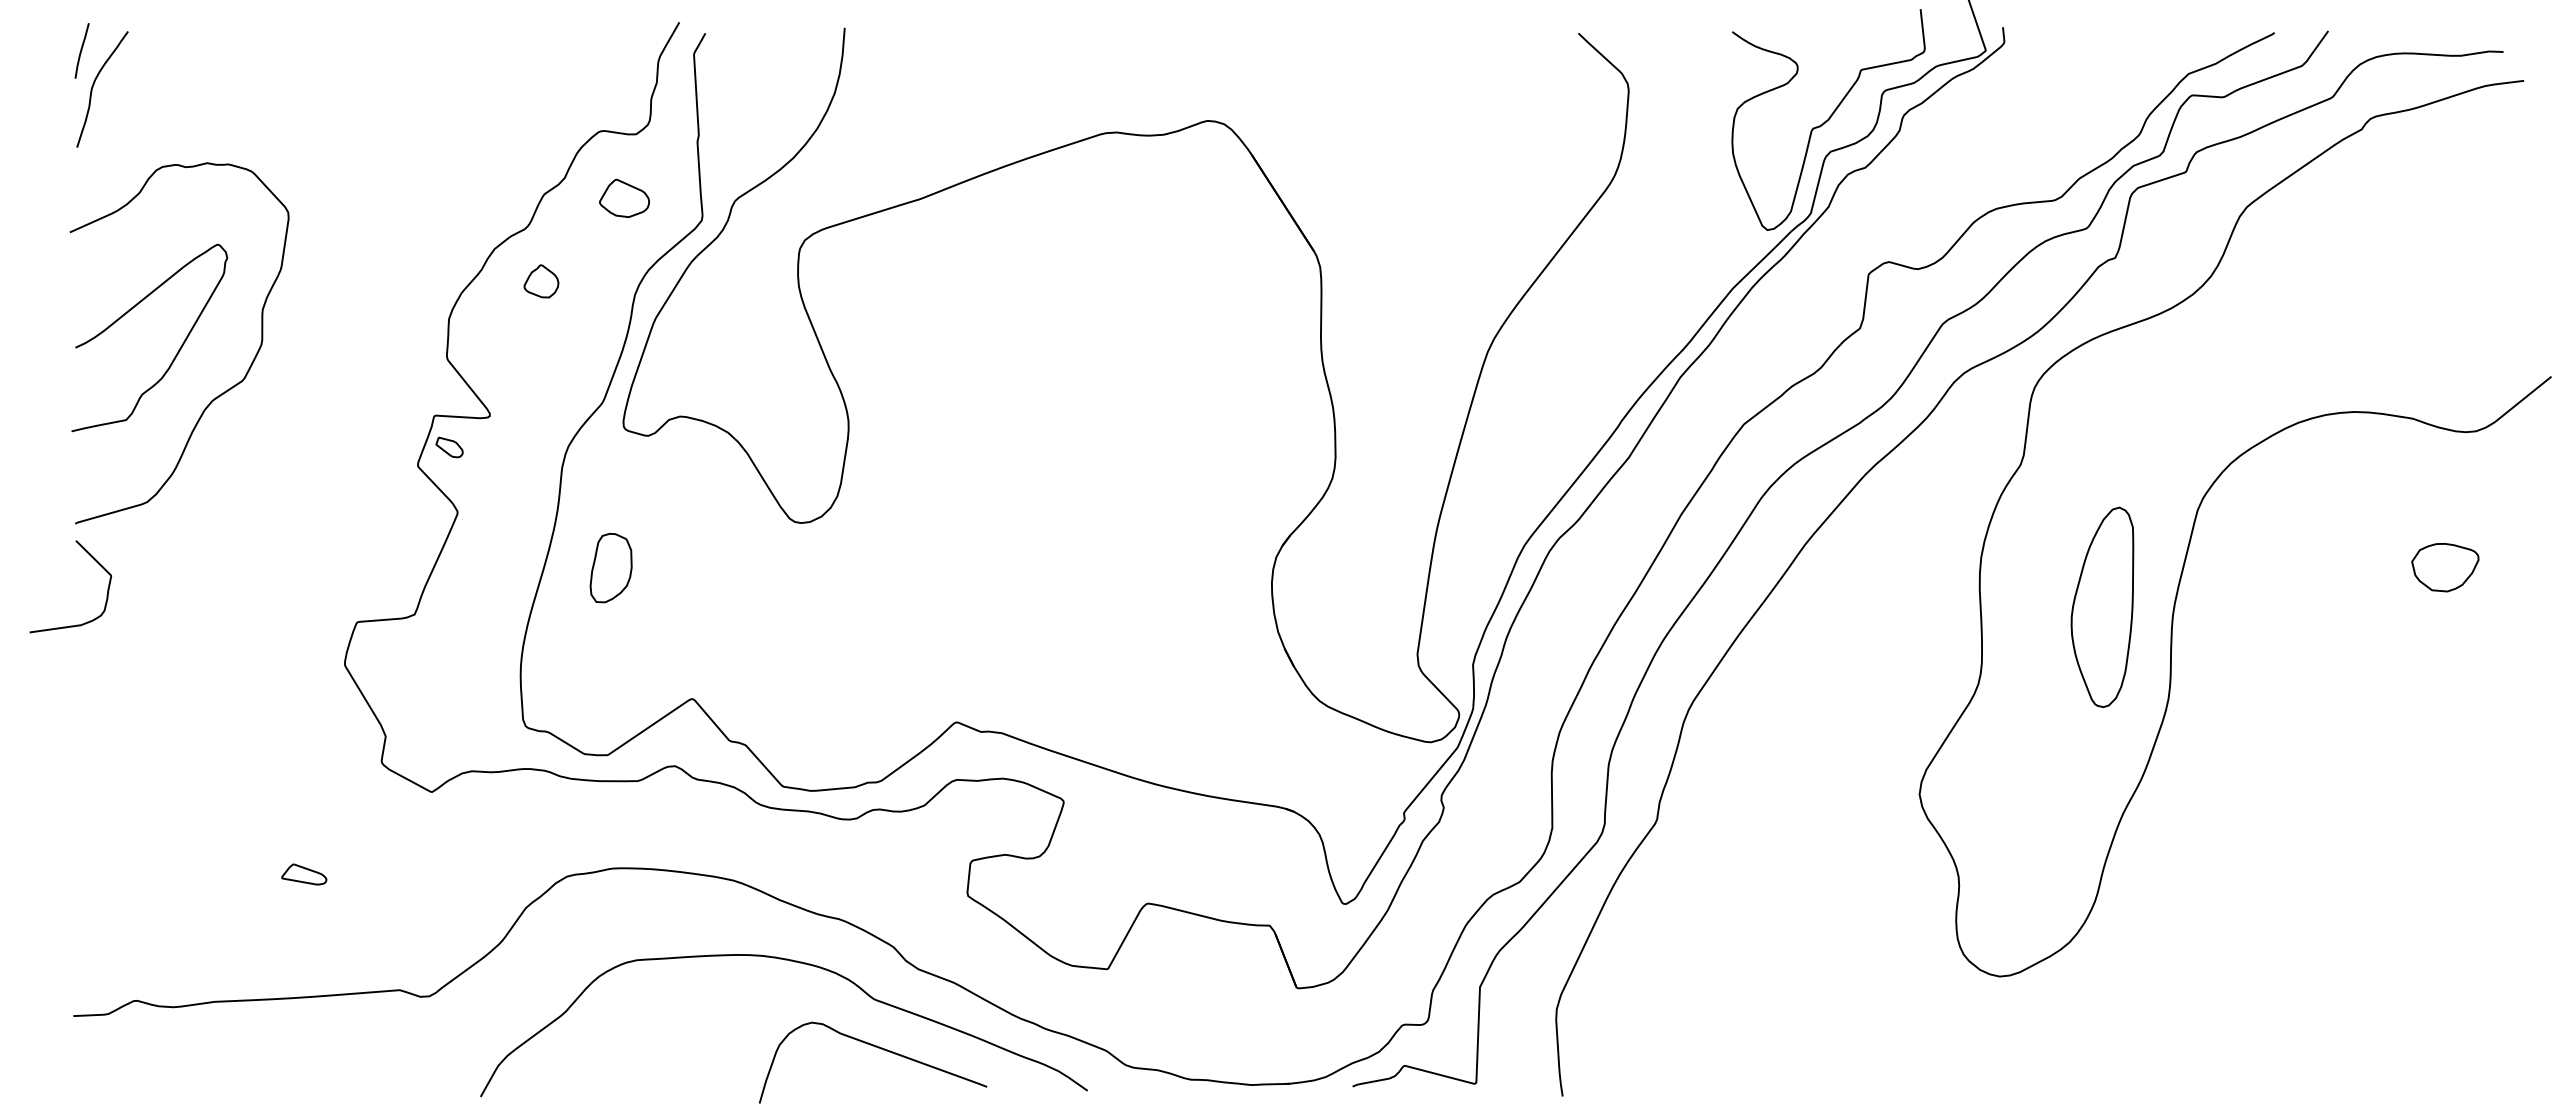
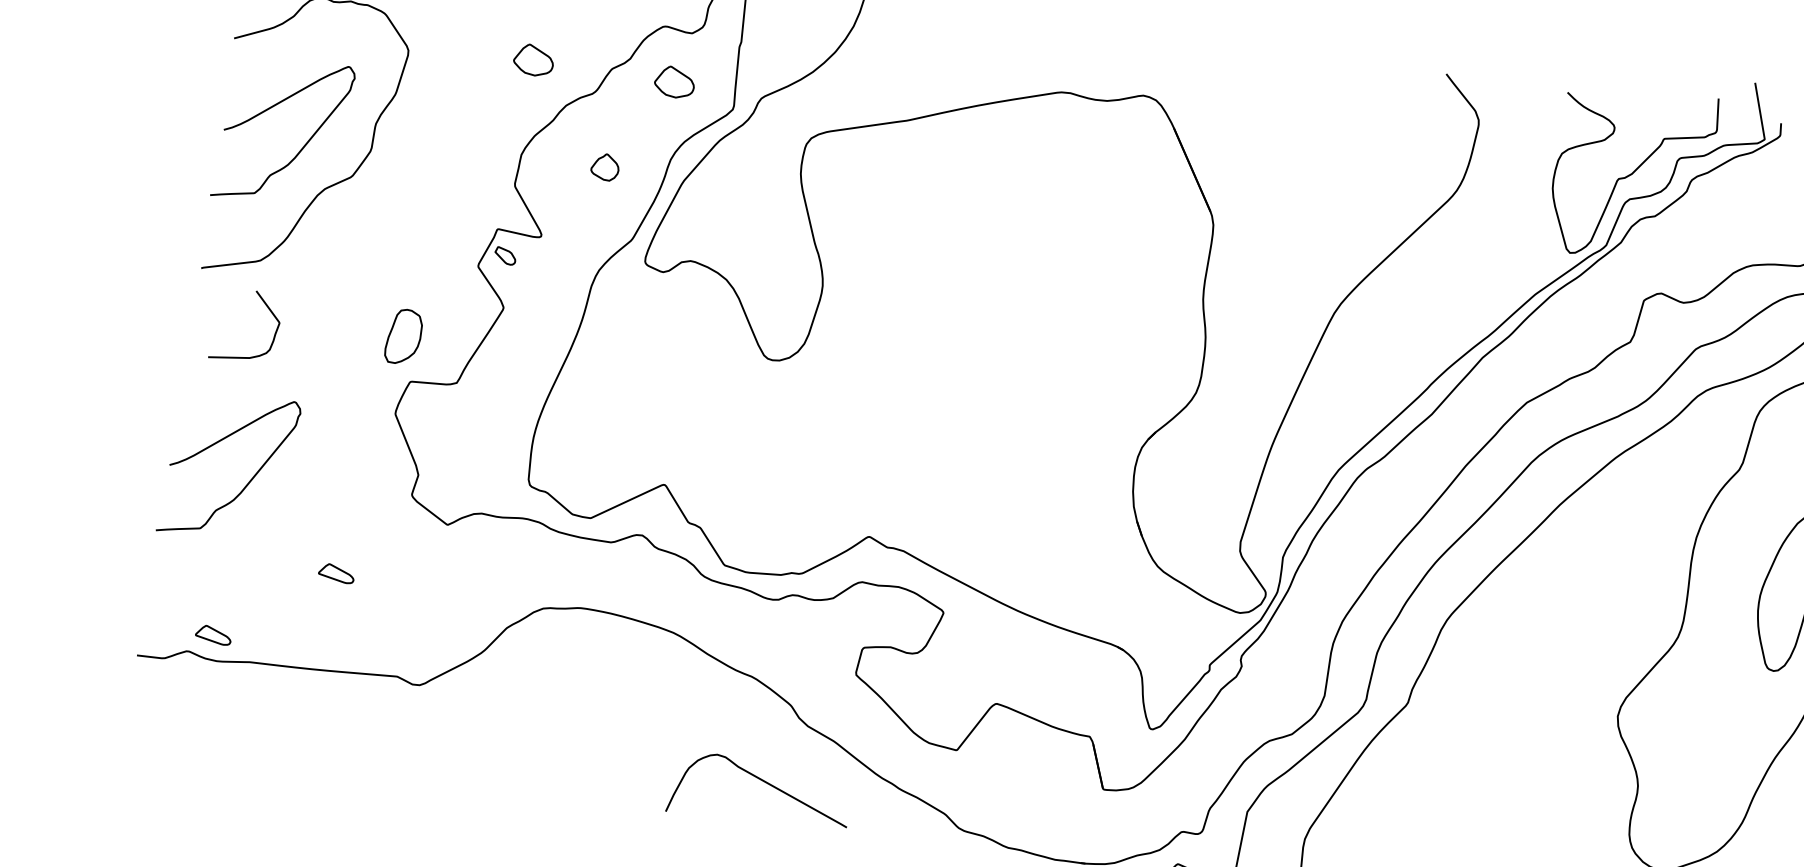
part: (445, 198) -> (533, 59), added
part: (541, 281) -> (605, 167), moved
curve: (95, 561) -> (269, 309), moved
part: (610, 568) -> (403, 337), moved
curve: (177, 777) -> (249, 480), added
curve: (794, 962) -> (711, 705), removed
part: (164, 975) -> (213, 635), added

